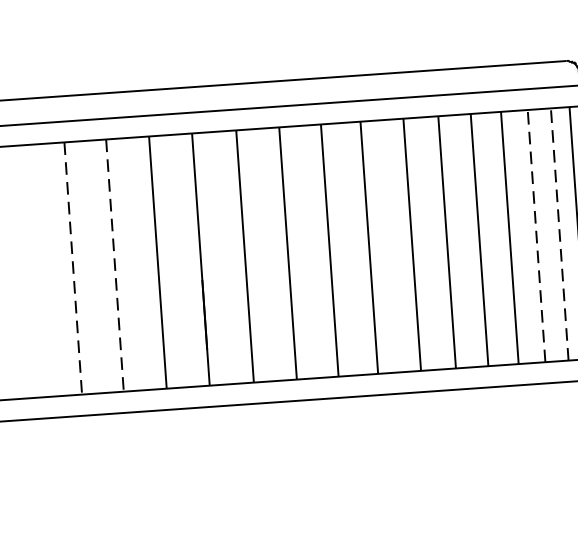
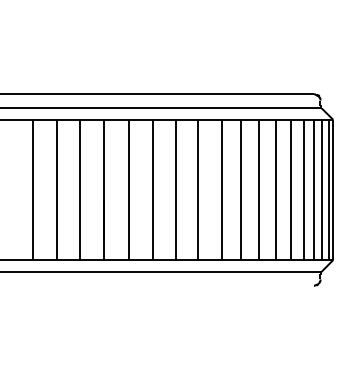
line: (559, 233) -> (303, 189), dashed -> solid
line: (535, 235) -> (290, 189), dashed -> solid
line: (114, 266) -> (56, 190), dashed -> solid
line: (73, 269) -> (33, 190), dashed -> solid

